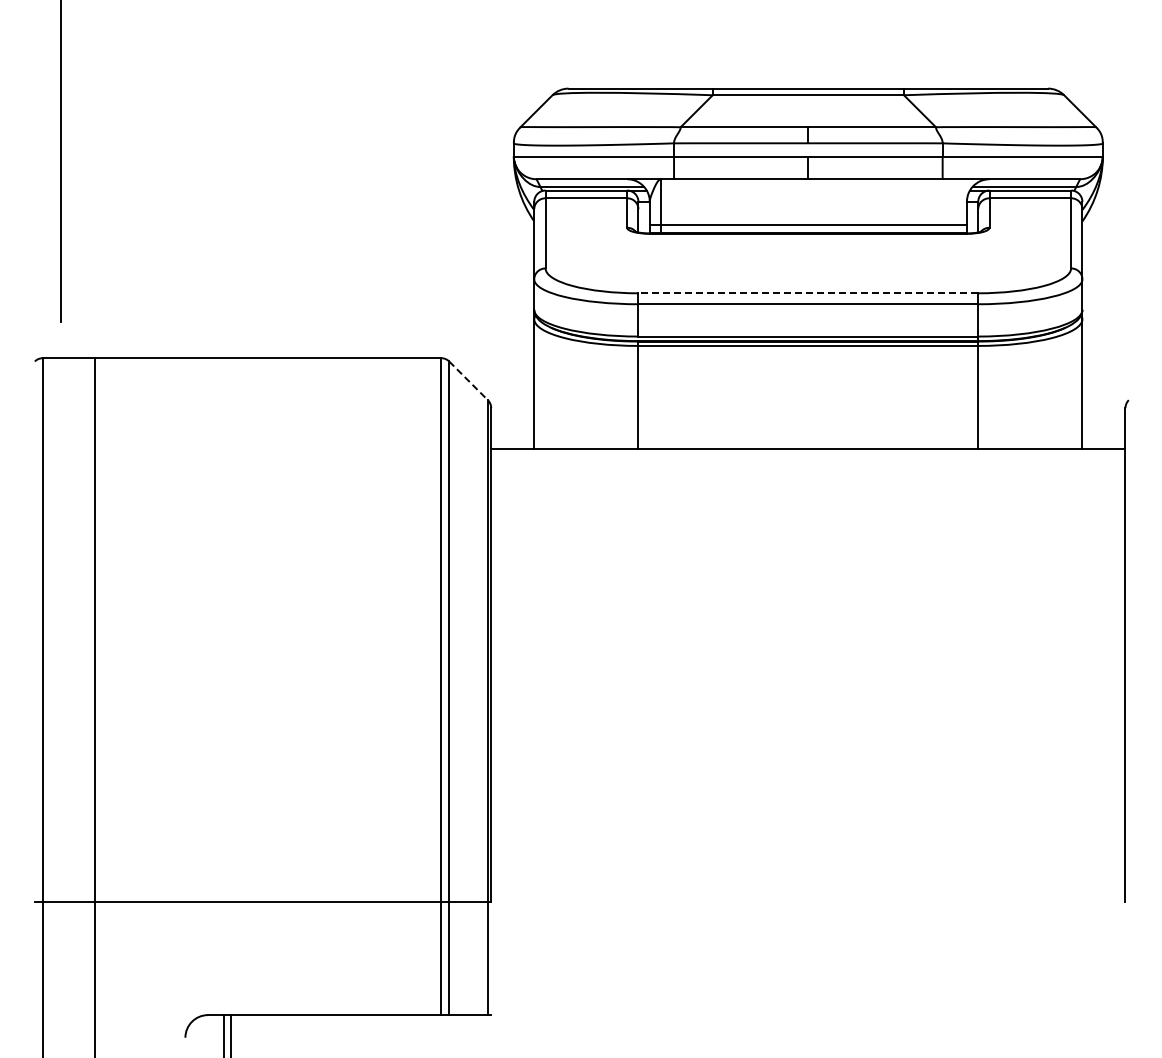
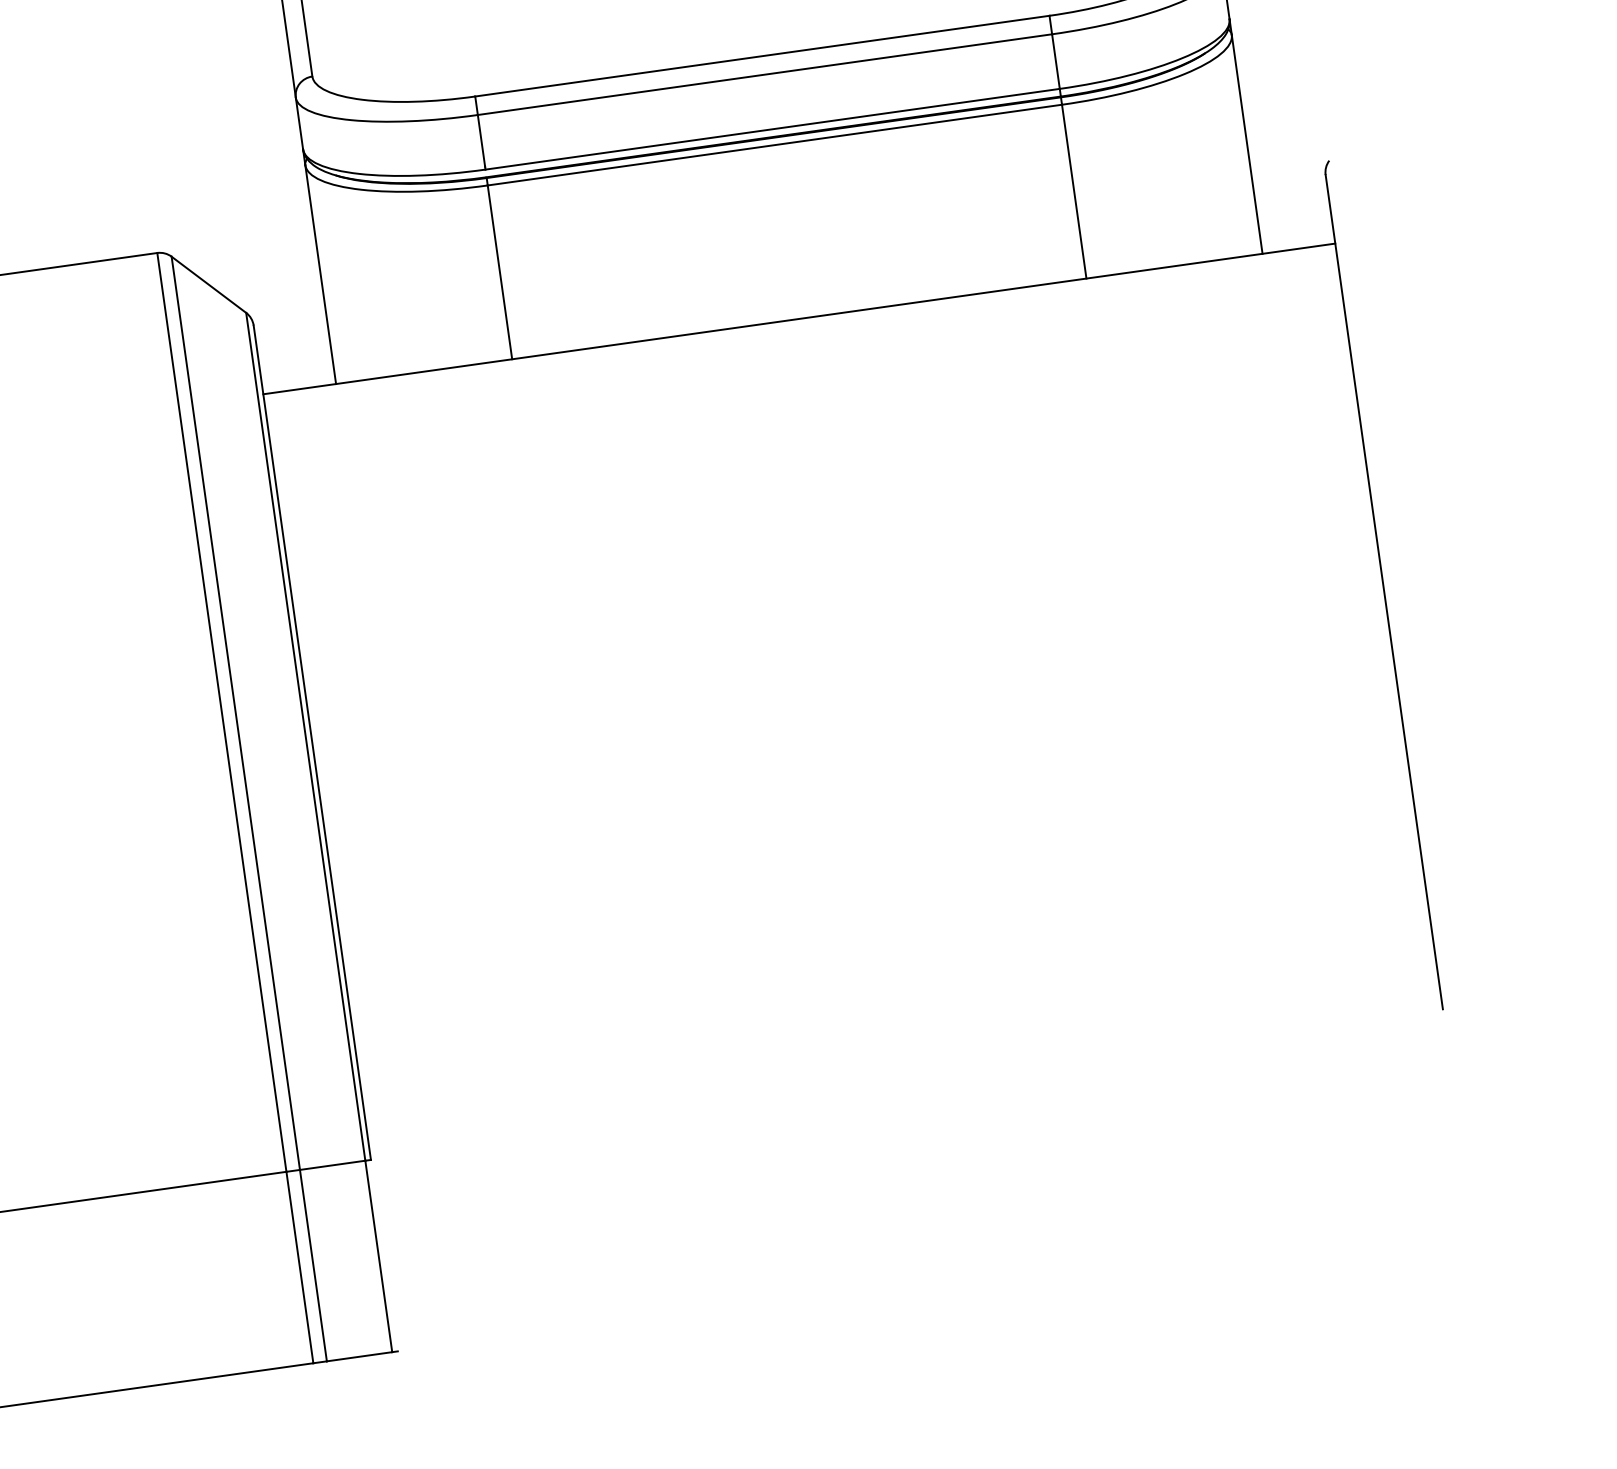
line: (808, 293) -> (762, 56), dashed -> solid
line: (468, 381) -> (208, 285), dashed -> solid

